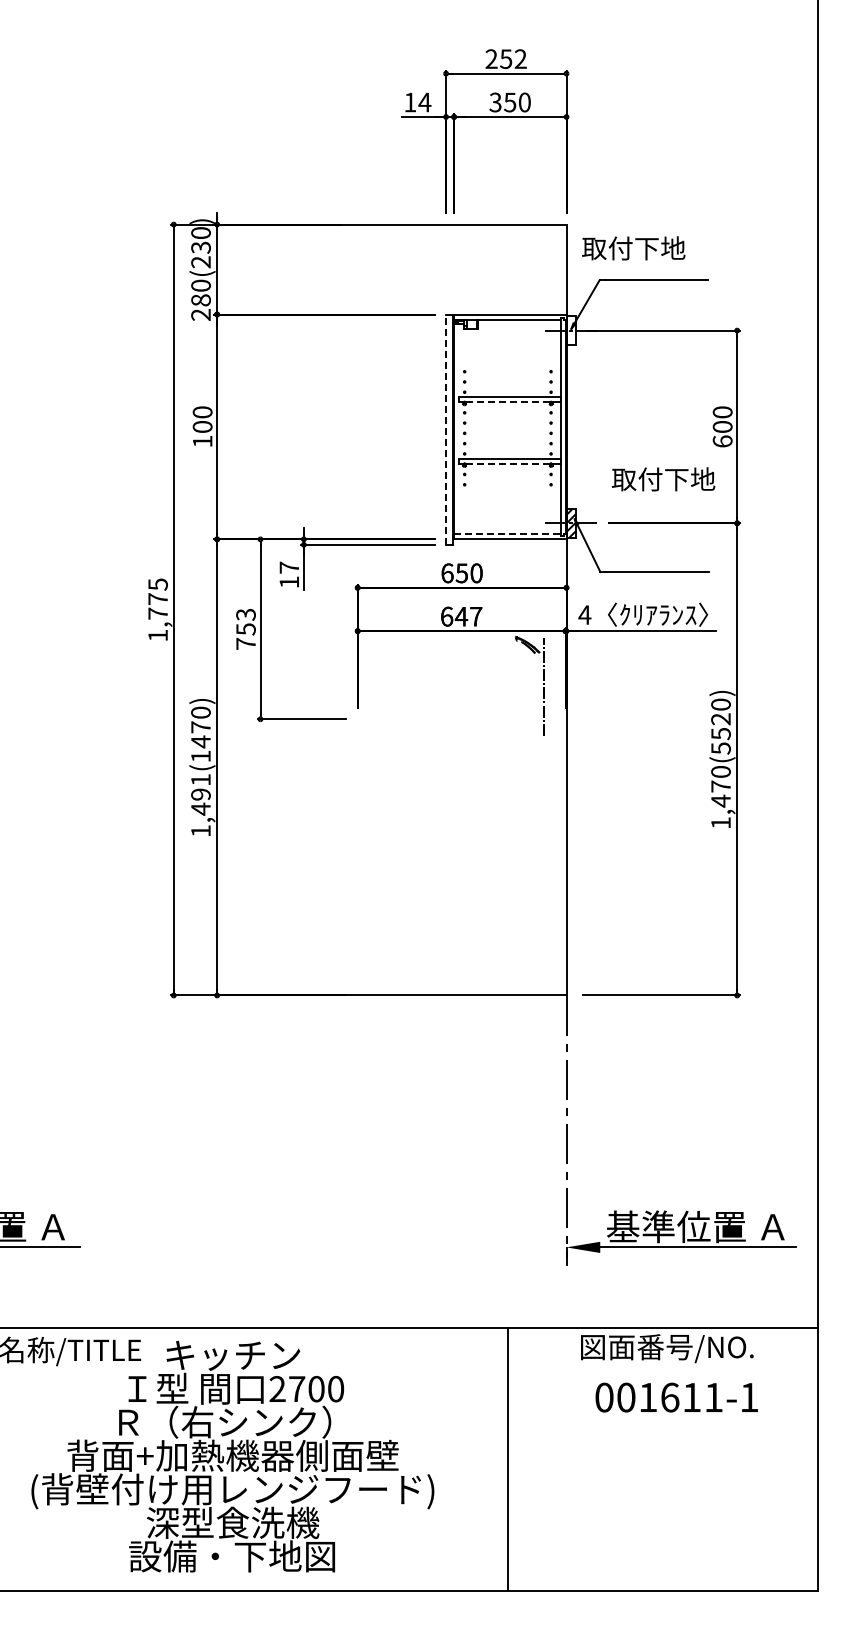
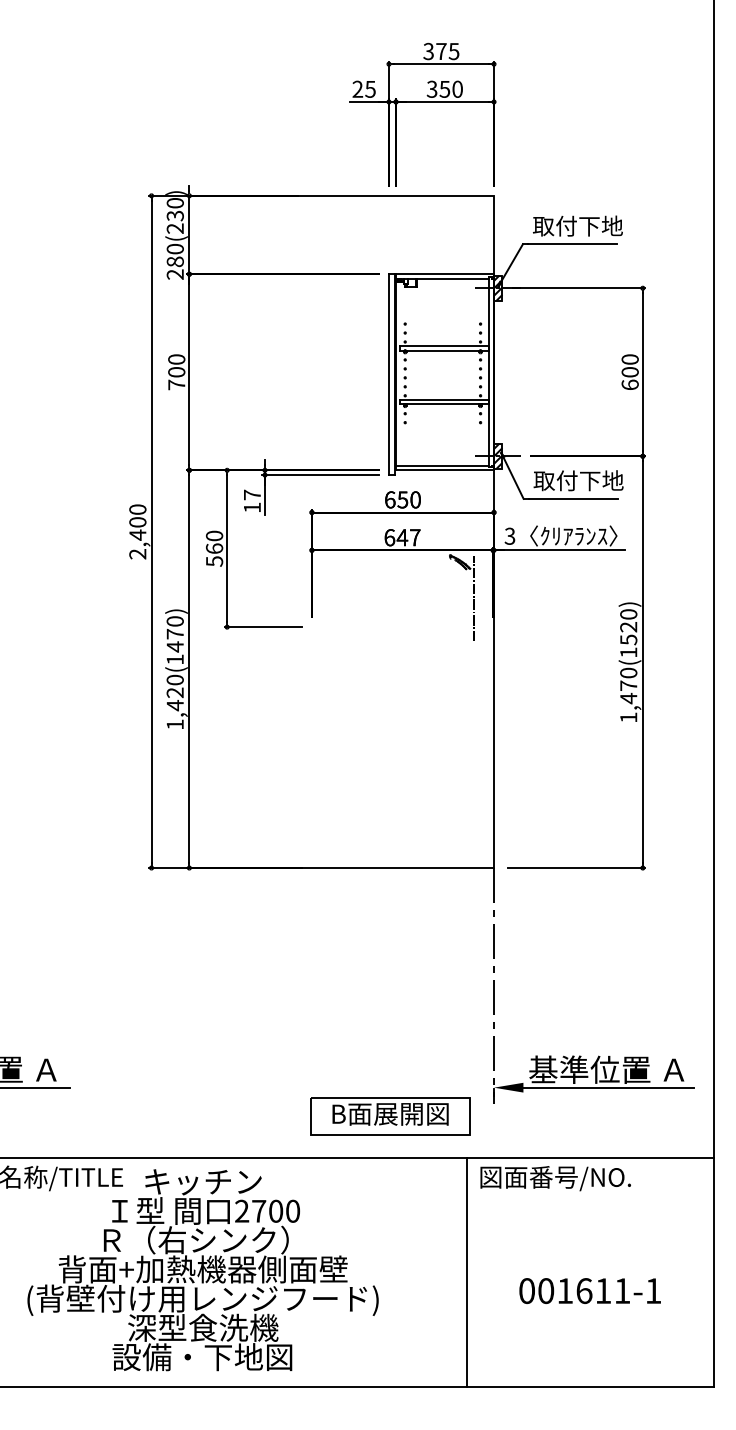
text: (505, 59) -> (440, 51), 252 -> 375
text: (417, 102) -> (364, 89), 14 -> 25
text: (633, 248) -> (577, 226), moved
hatch: (571, 330) -> (498, 288), added
line: (507, 402) -> (442, 350), dashed -> solid
line: (446, 429) -> (389, 374), dashed -> solid
text: (202, 441) -> (176, 384), 100 -> 700
line: (507, 463) -> (442, 404), dashed -> solid
text: (663, 479) -> (578, 480), moved
line: (508, 534) -> (443, 466), dashed -> solid
text: (157, 609) -> (137, 531), 1,775 -> 2,400
text: (584, 614) -> (509, 535), 4 -> 3
text: (245, 629) -> (214, 548), 753 -> 560
text: (720, 748) -> (628, 652), 1,470(5520) -> 1,470(1520)
text: (200, 787) -> (174, 686), 1,491(1470) -> 1,420(1470)
part: (447, 1280) -> (390, 1116), added
text: (667, 1348) -> (555, 1178), moved
text: (676, 1397) -> (589, 1290), moved
line: (507, 1459) -> (466, 1272), moved

